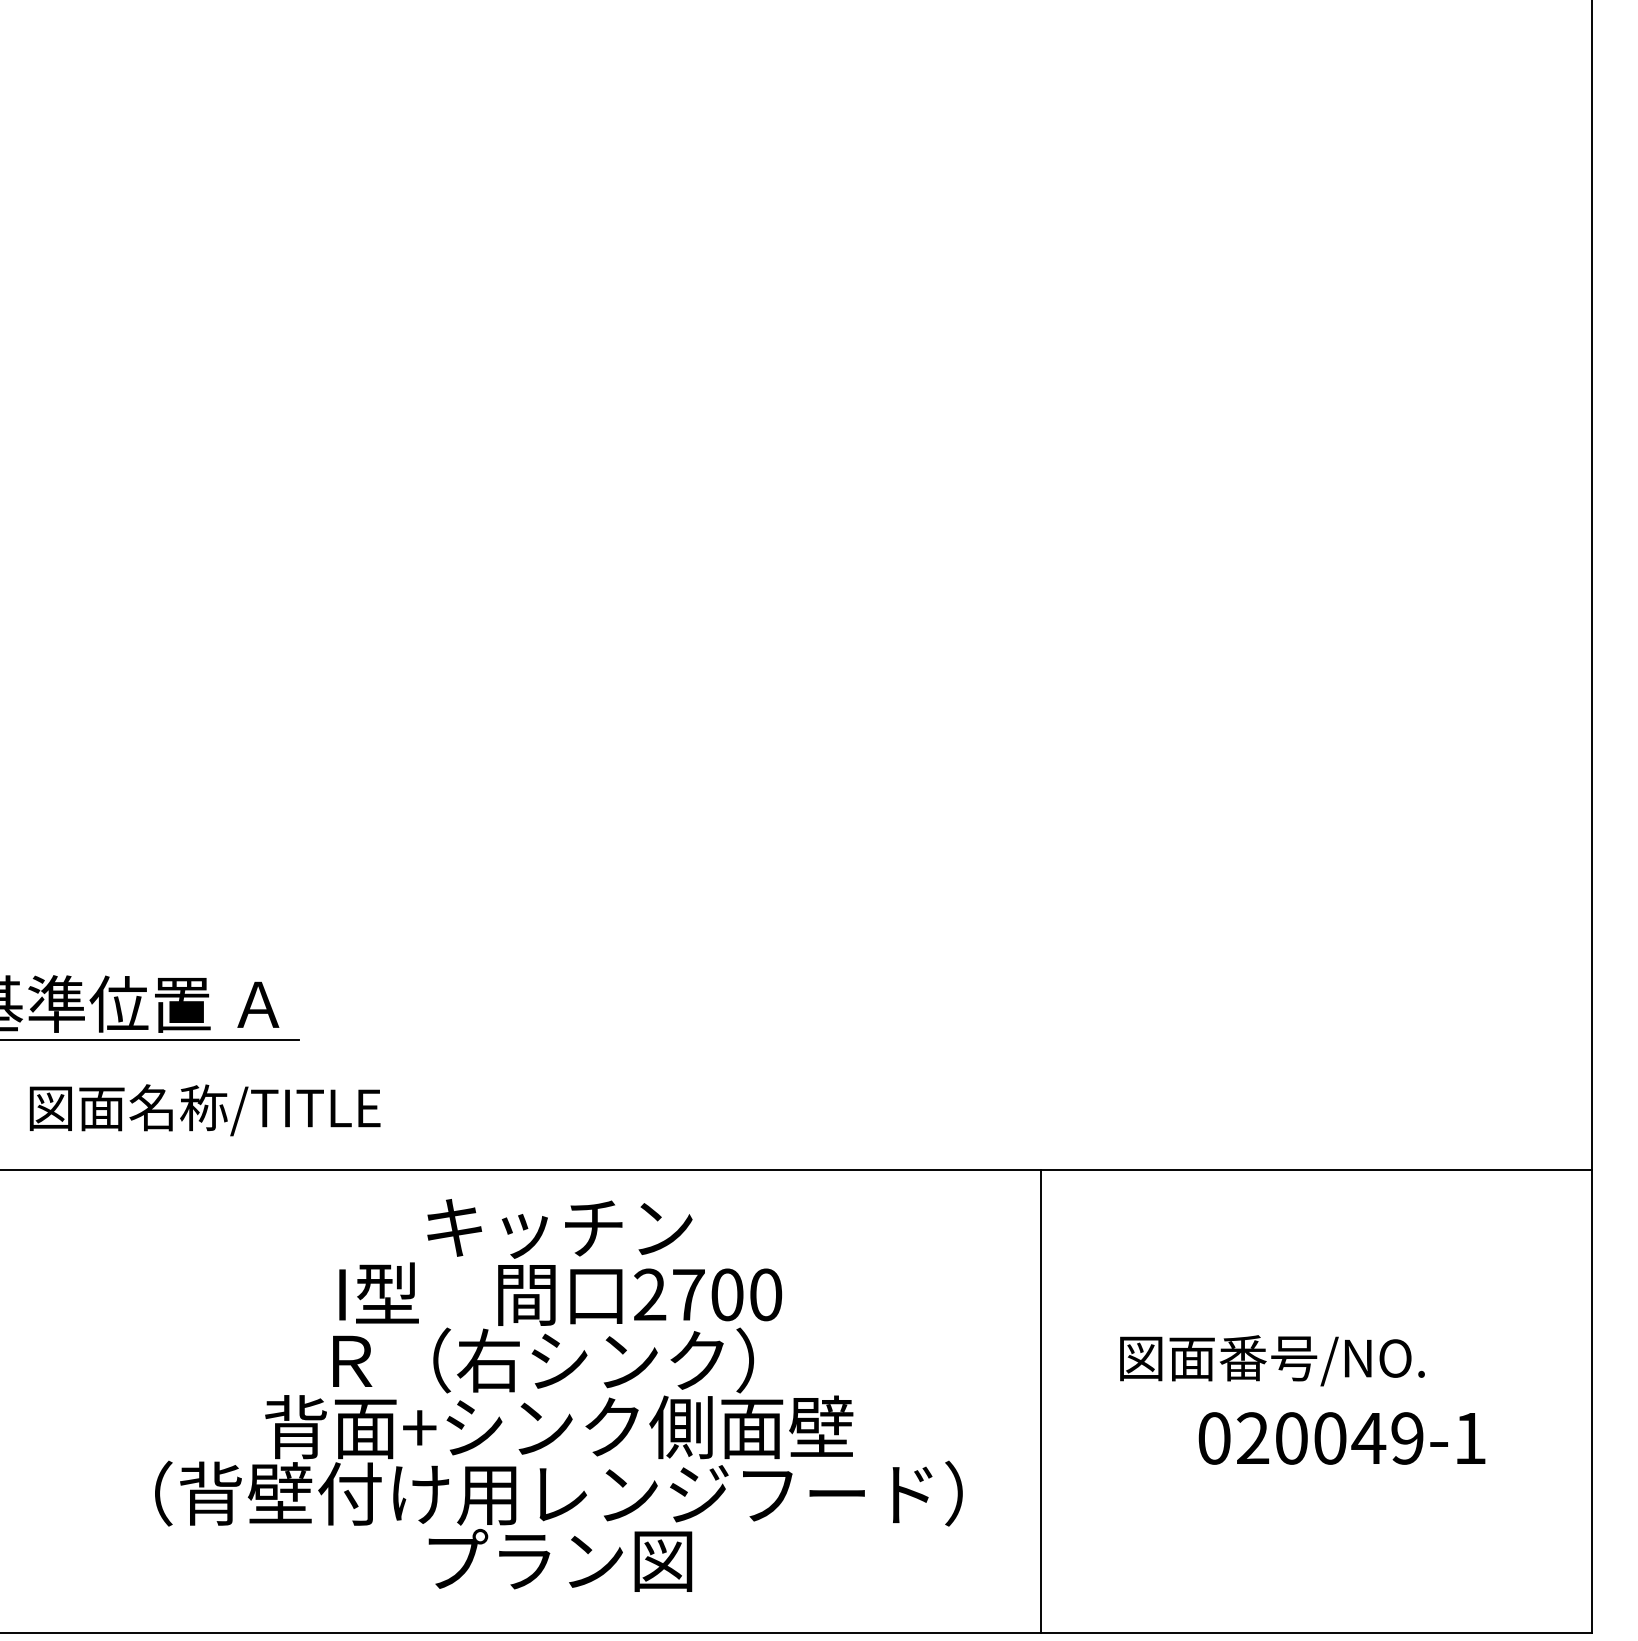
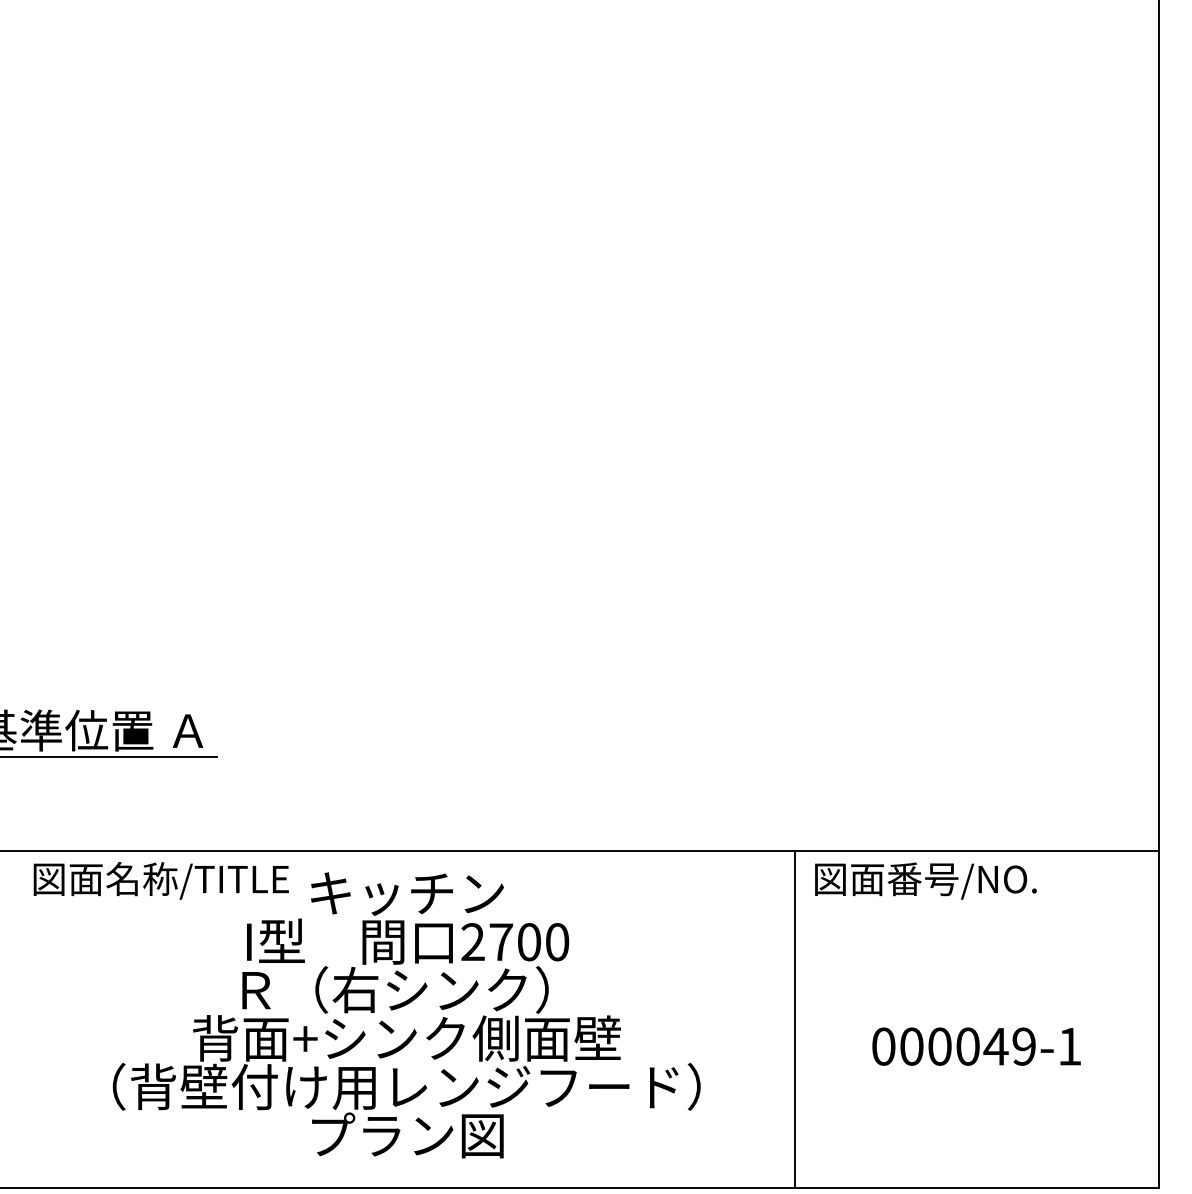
text: (204, 1109) -> (160, 880), moved
text: (1271, 1359) -> (925, 880), moved
line: (1040, 1401) -> (795, 1019), moved
text: (1252, 1438) -> (911, 1046), 020049-1 -> 000049-1

